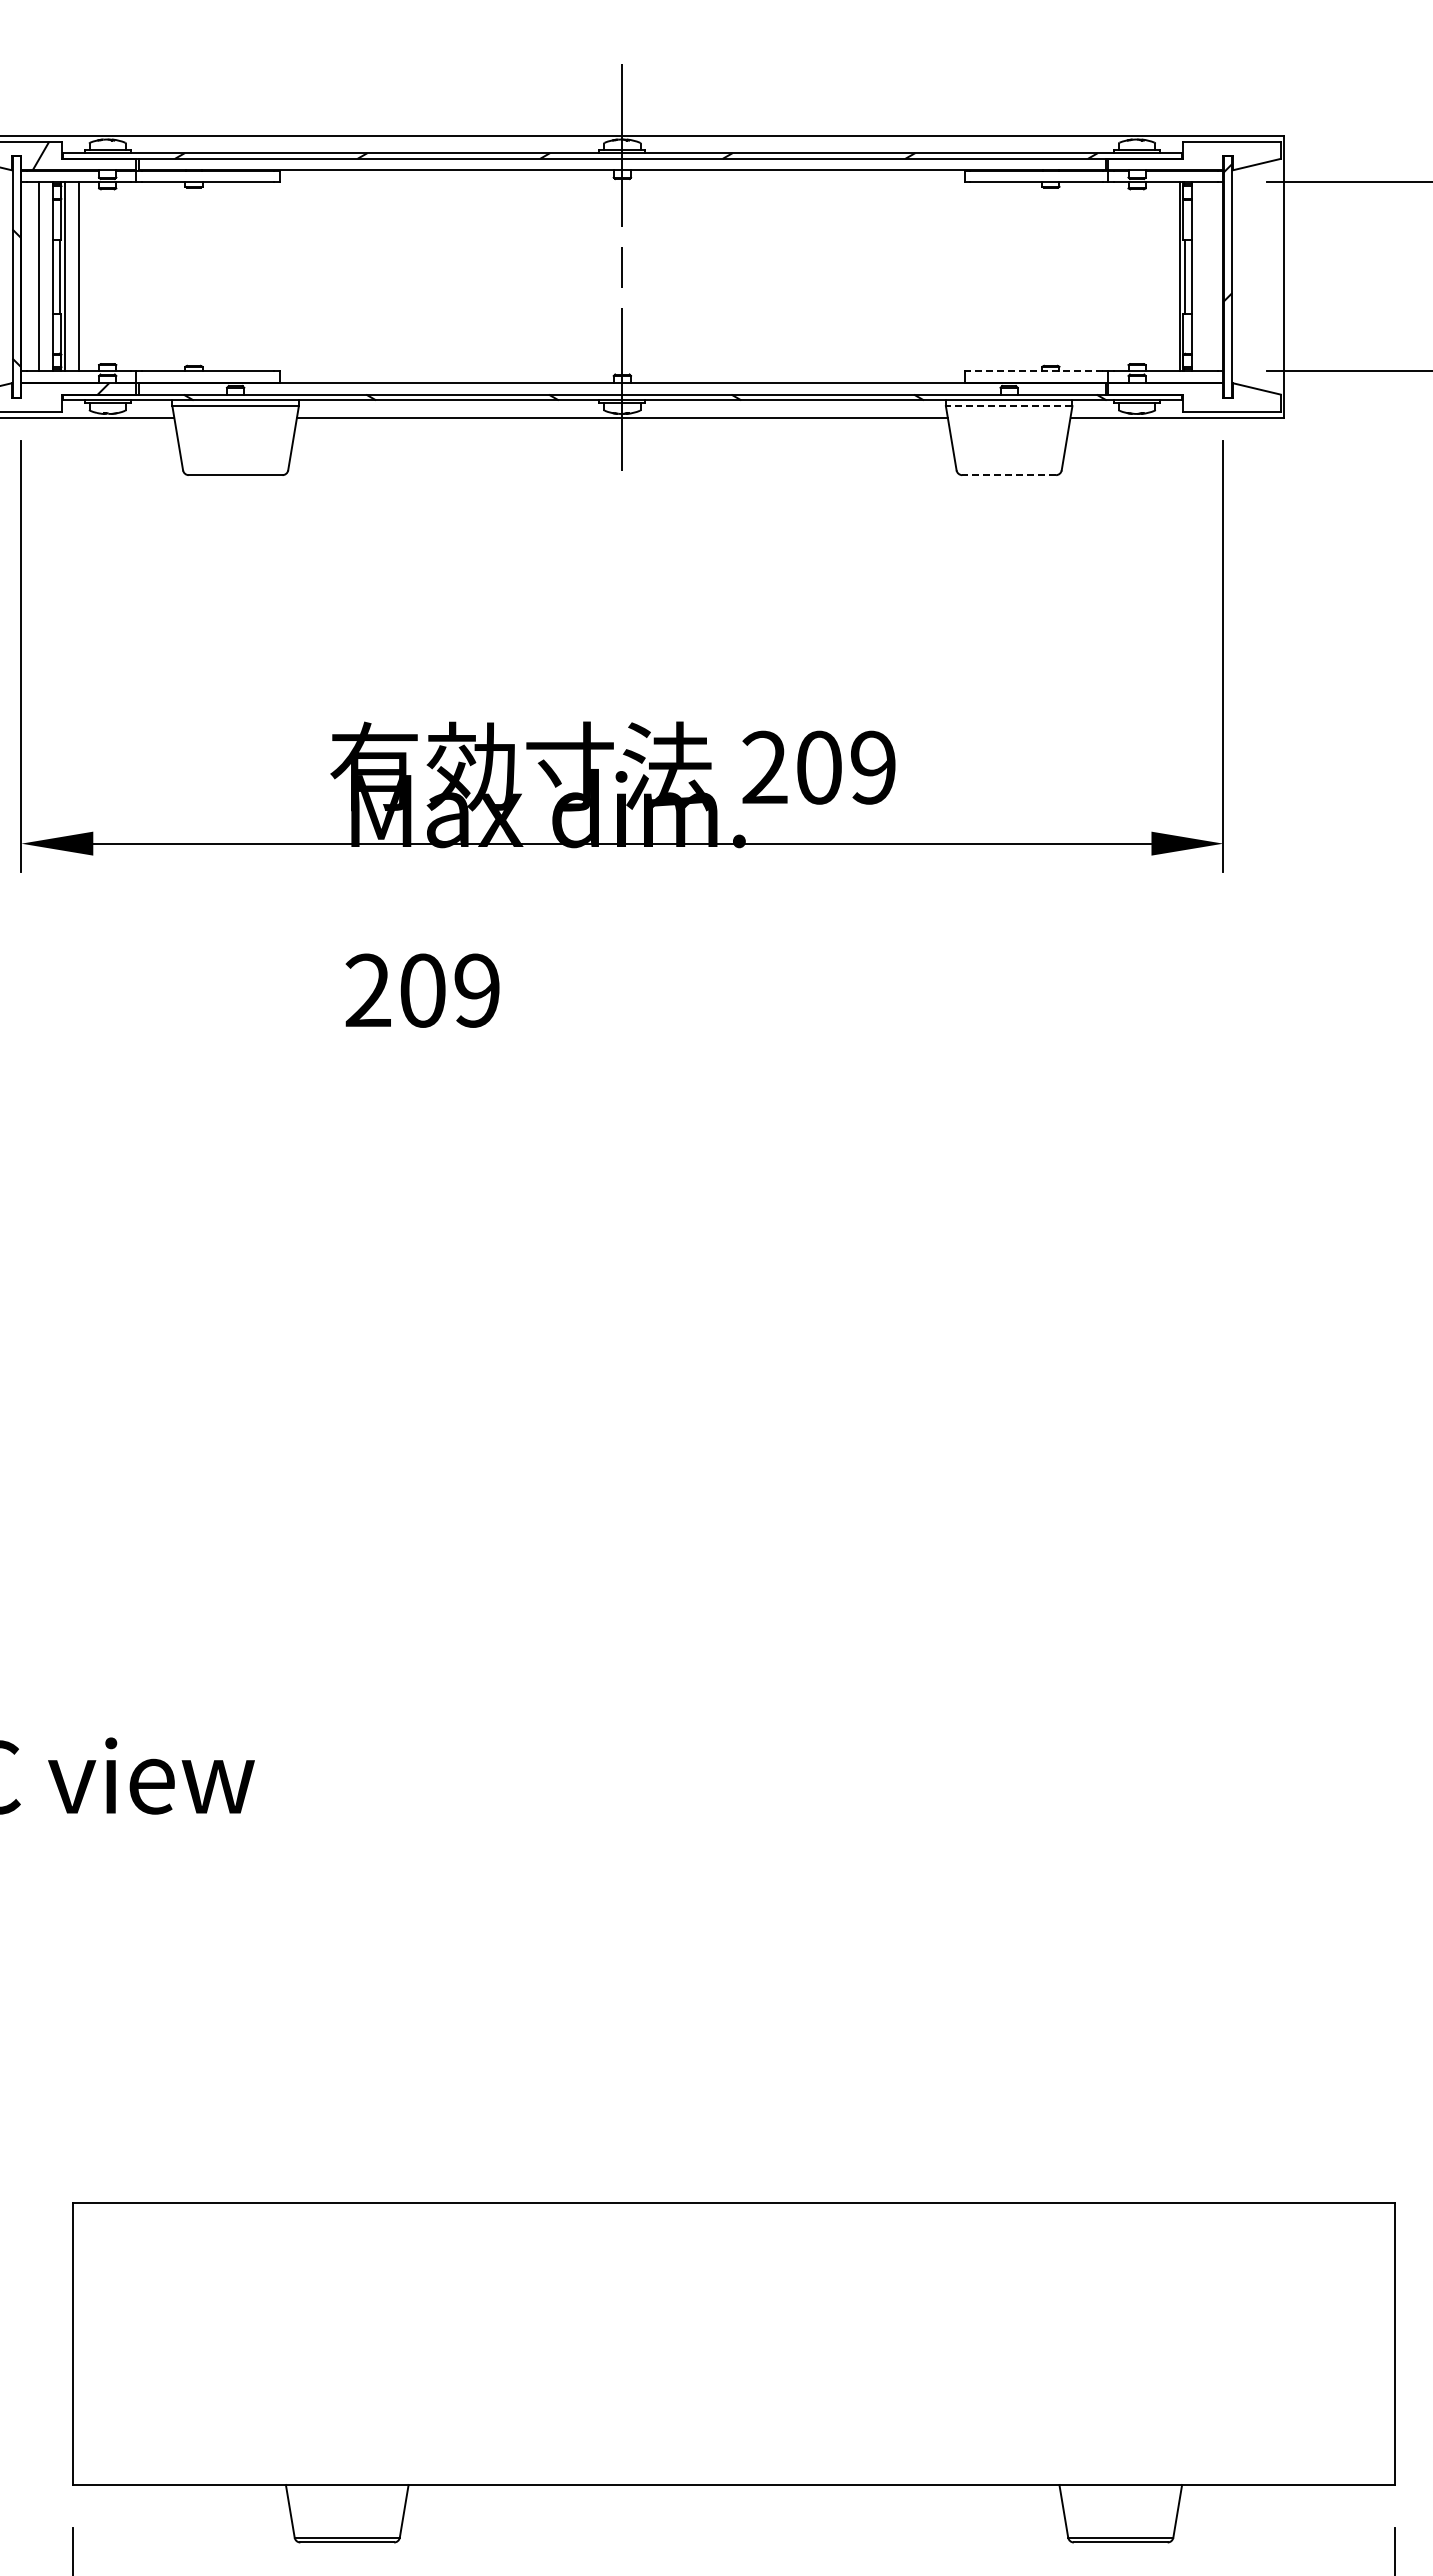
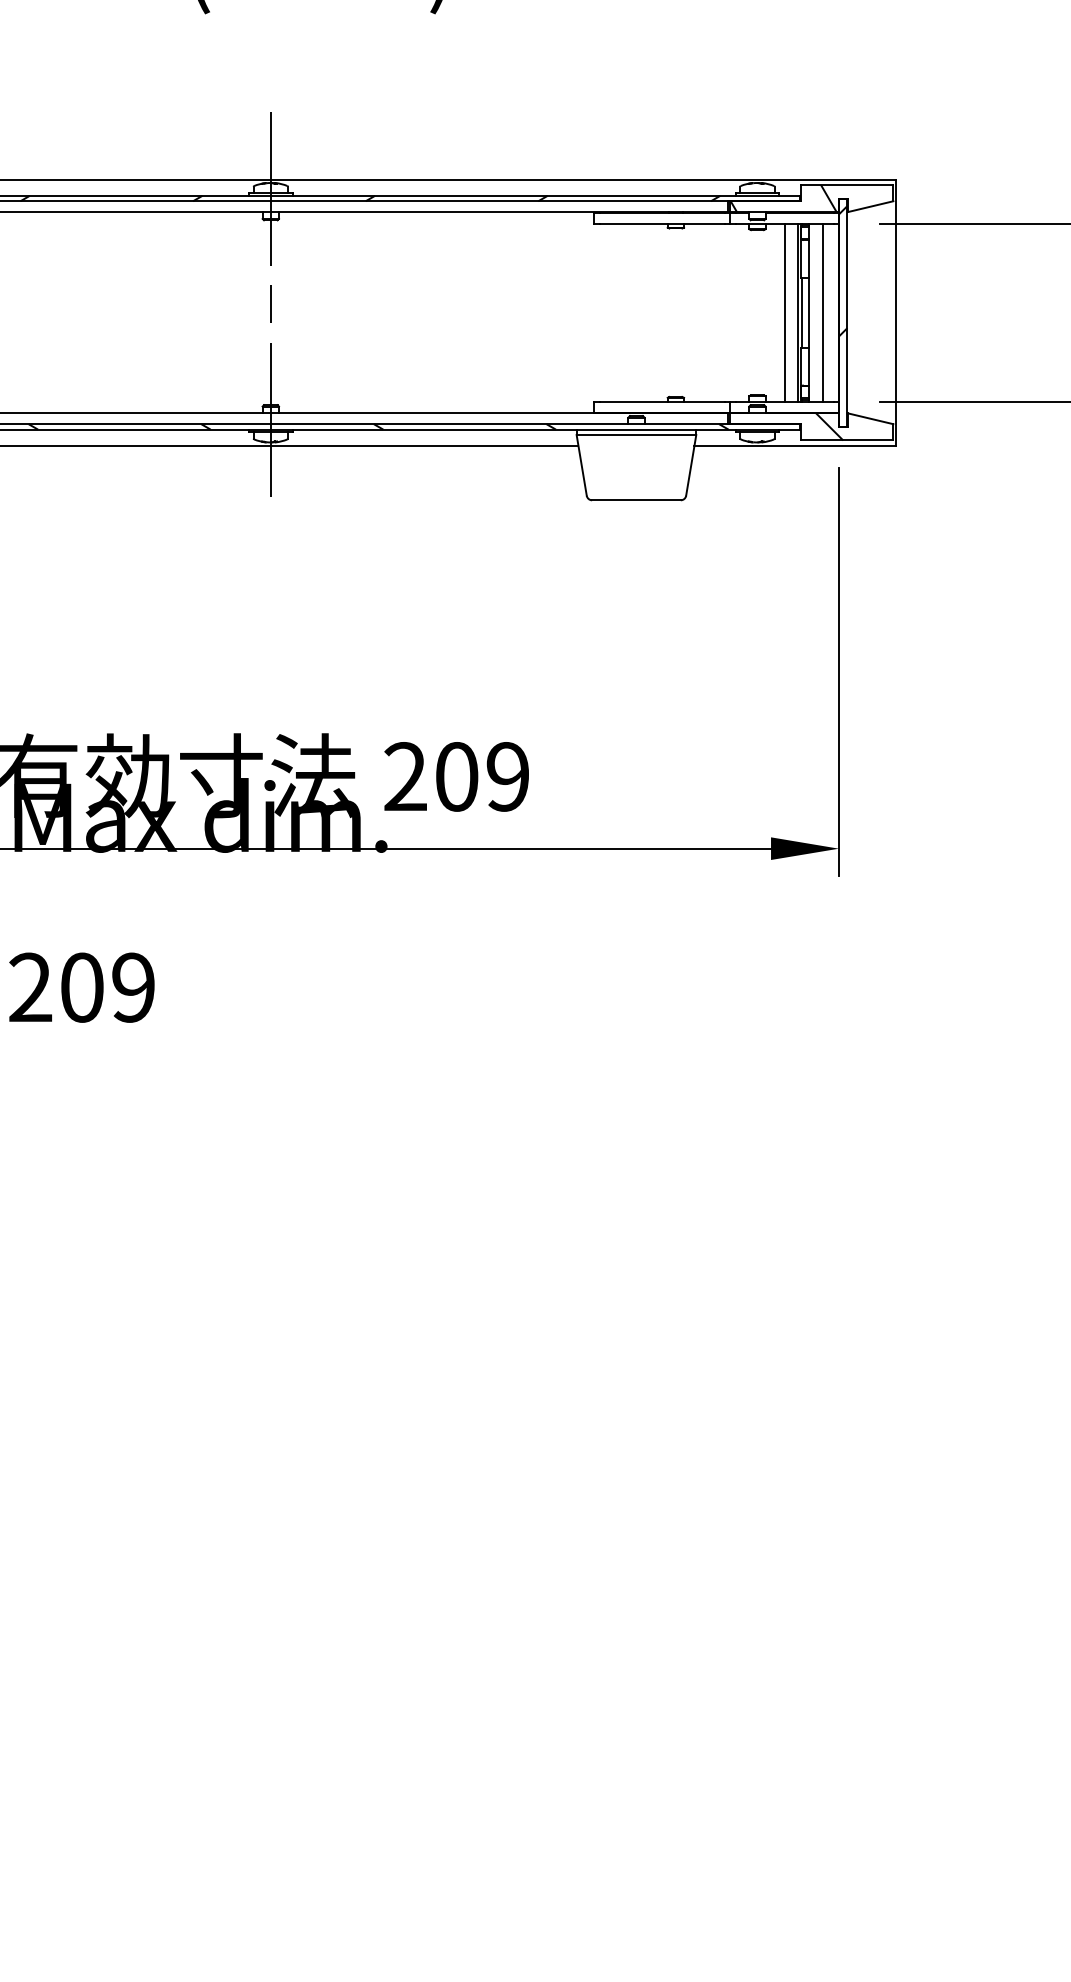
hatch: (1164, 155) -> (783, 198), added
line: (1165, 276) -> (784, 312), added
line: (1206, 276) -> (823, 312), added
line: (1035, 371) -> (661, 402), dashed -> solid
hatch: (1213, 397) -> (829, 426), added
line: (1008, 406) -> (635, 435), dashed -> solid
line: (1009, 475) -> (636, 500), dashed -> solid

